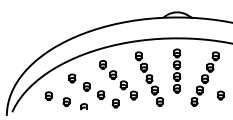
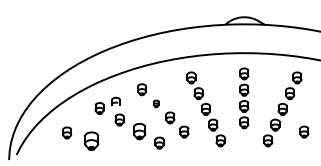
part: (113, 74) -> (156, 103), size x0.6
part: (101, 95) -> (139, 131), size x1.4
part: (66, 101) -> (91, 140), size x1.6
part: (83, 106) -> (115, 101), moved

